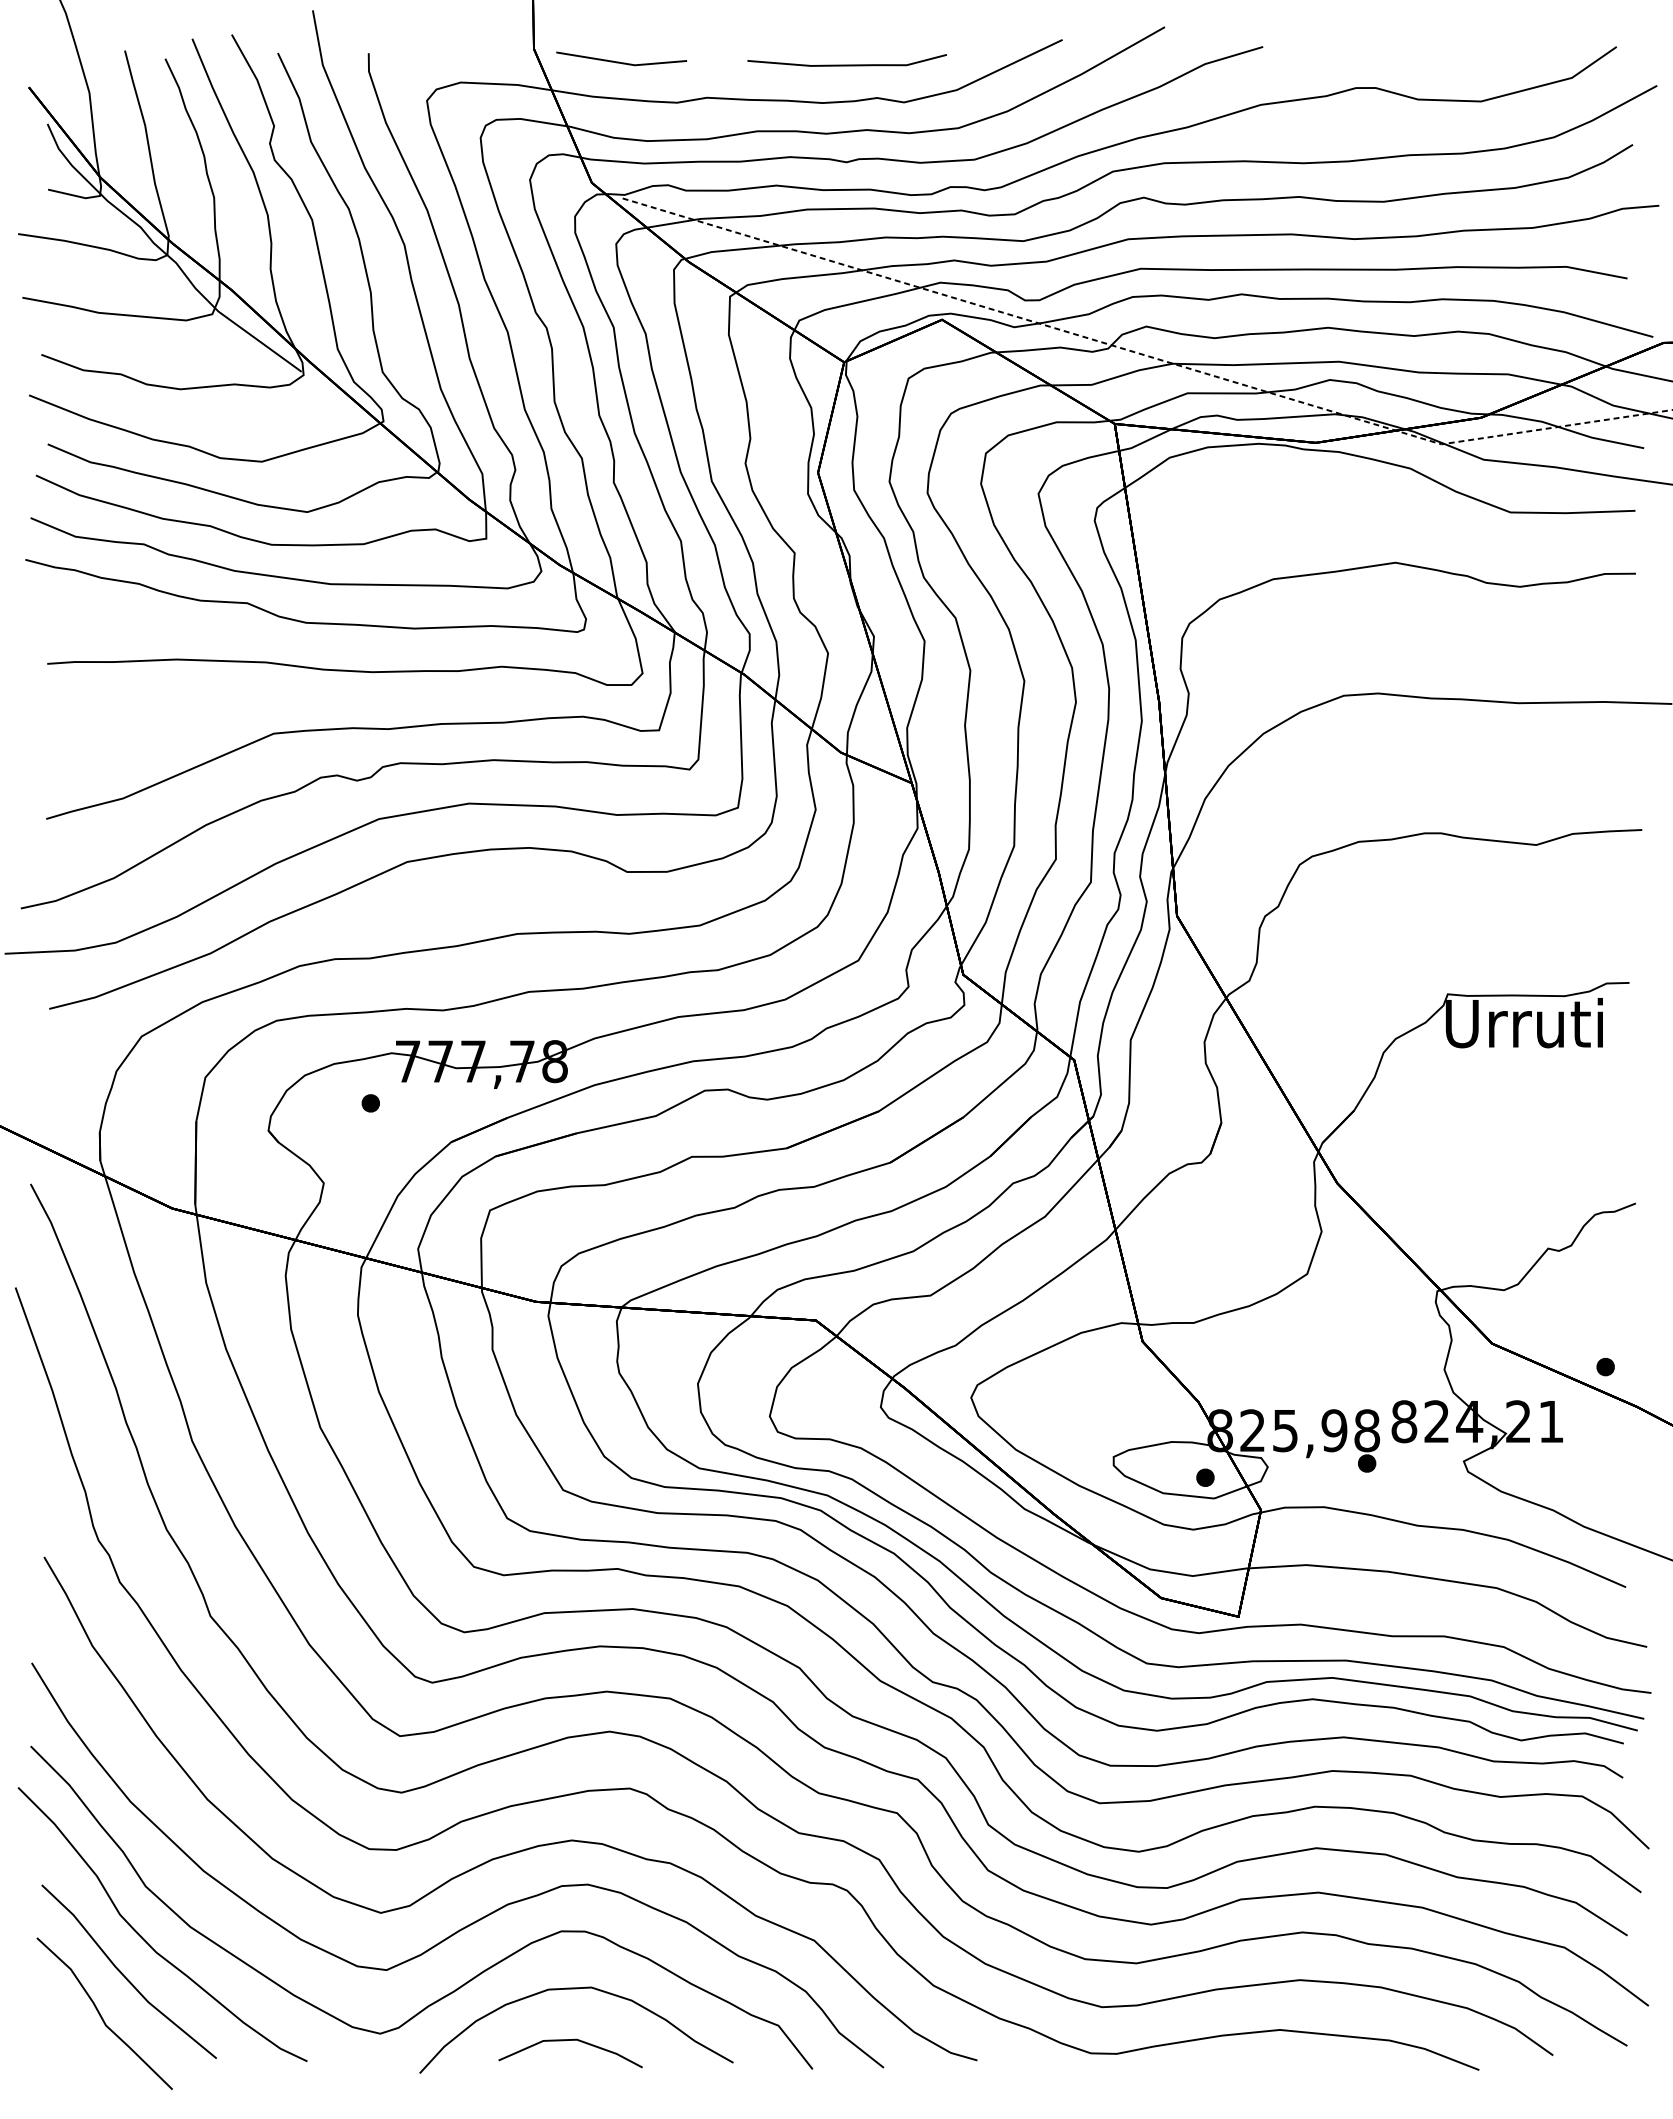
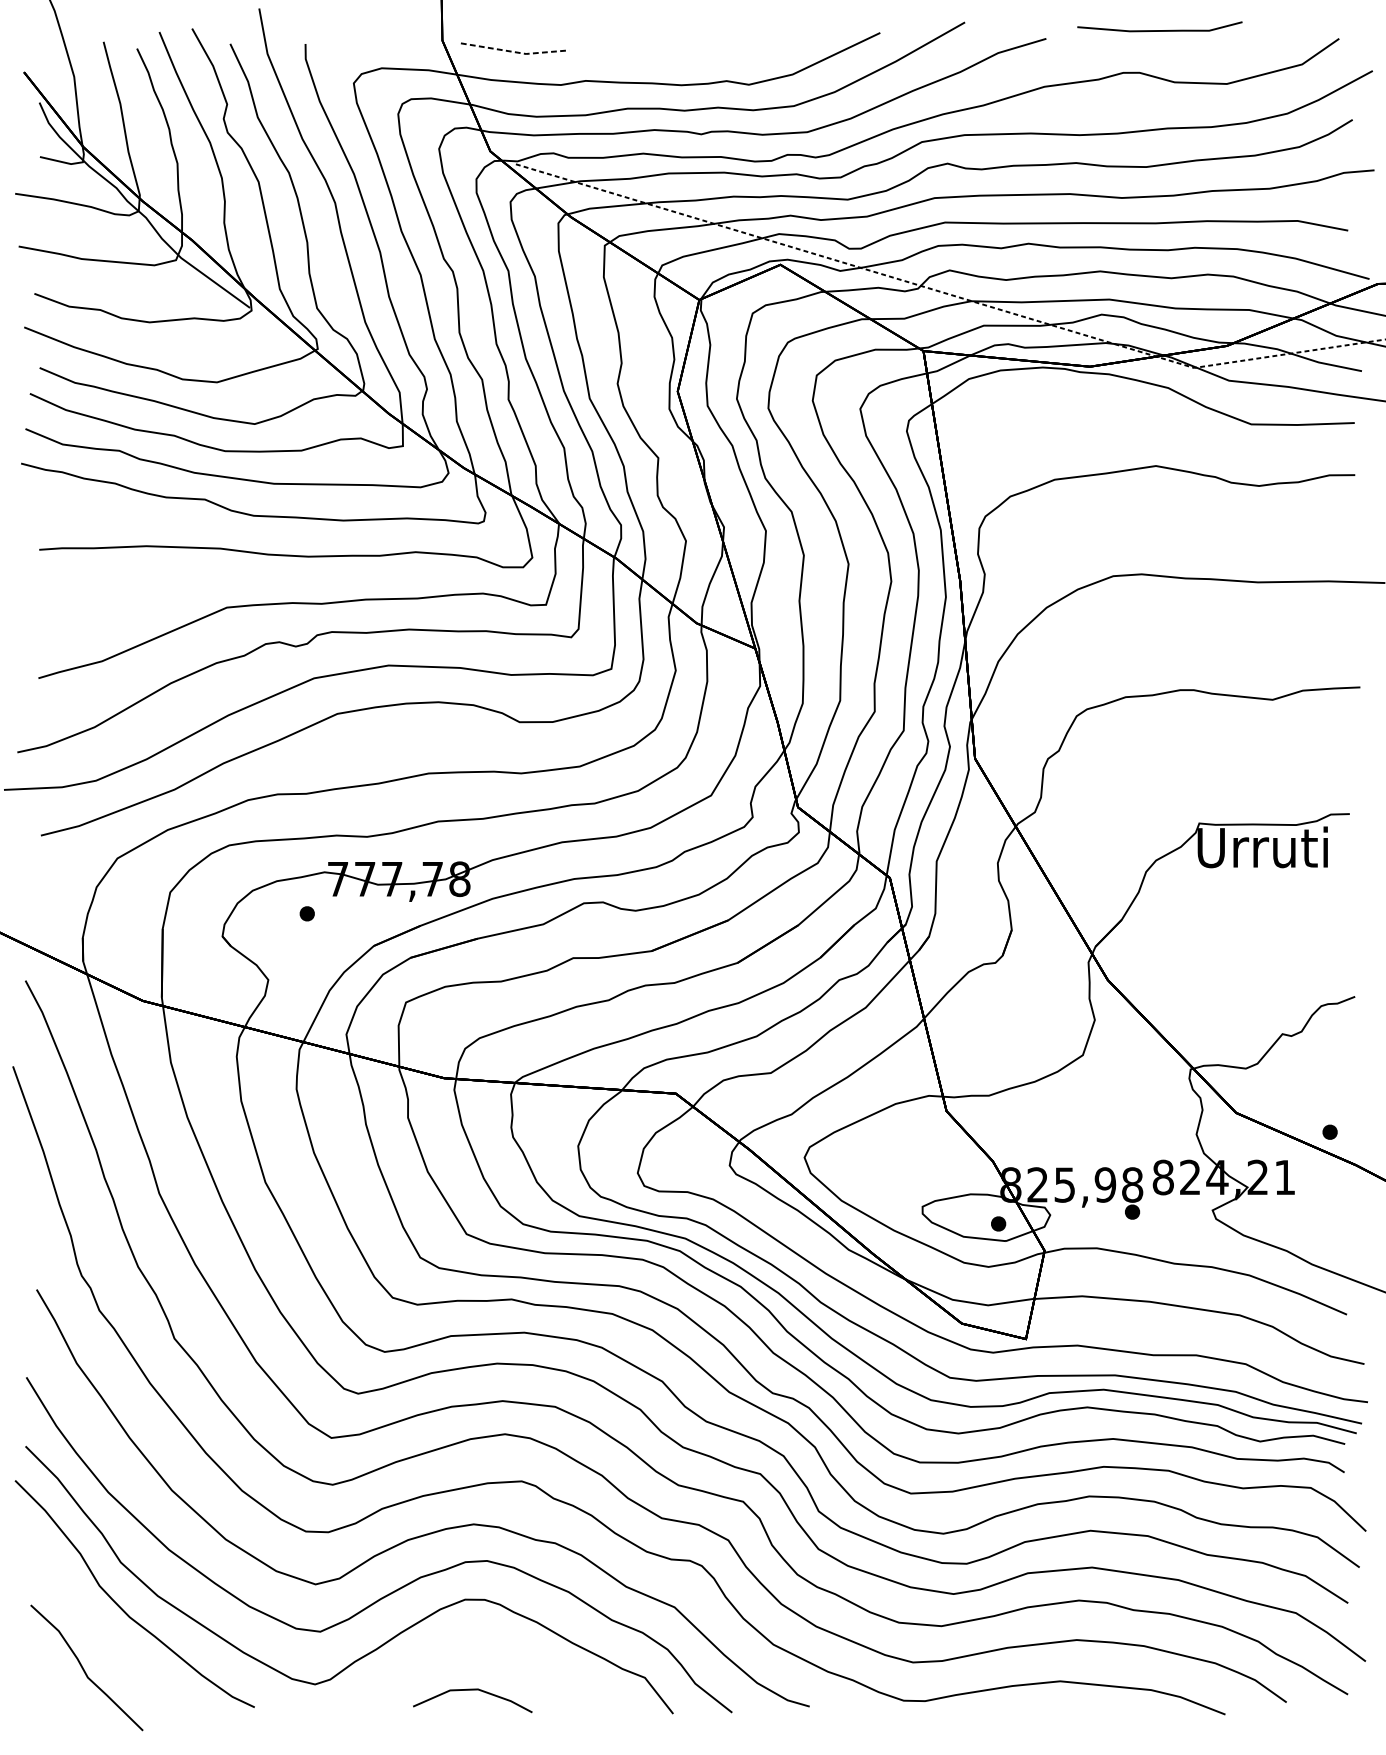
line: (622, 63) -> (515, 52), solid -> dashed
line: (846, 64) -> (1159, 30), moved
line: (123, 1973) -> (102, 1634), removed
curve: (576, 1989) -> (477, 1647), removed

